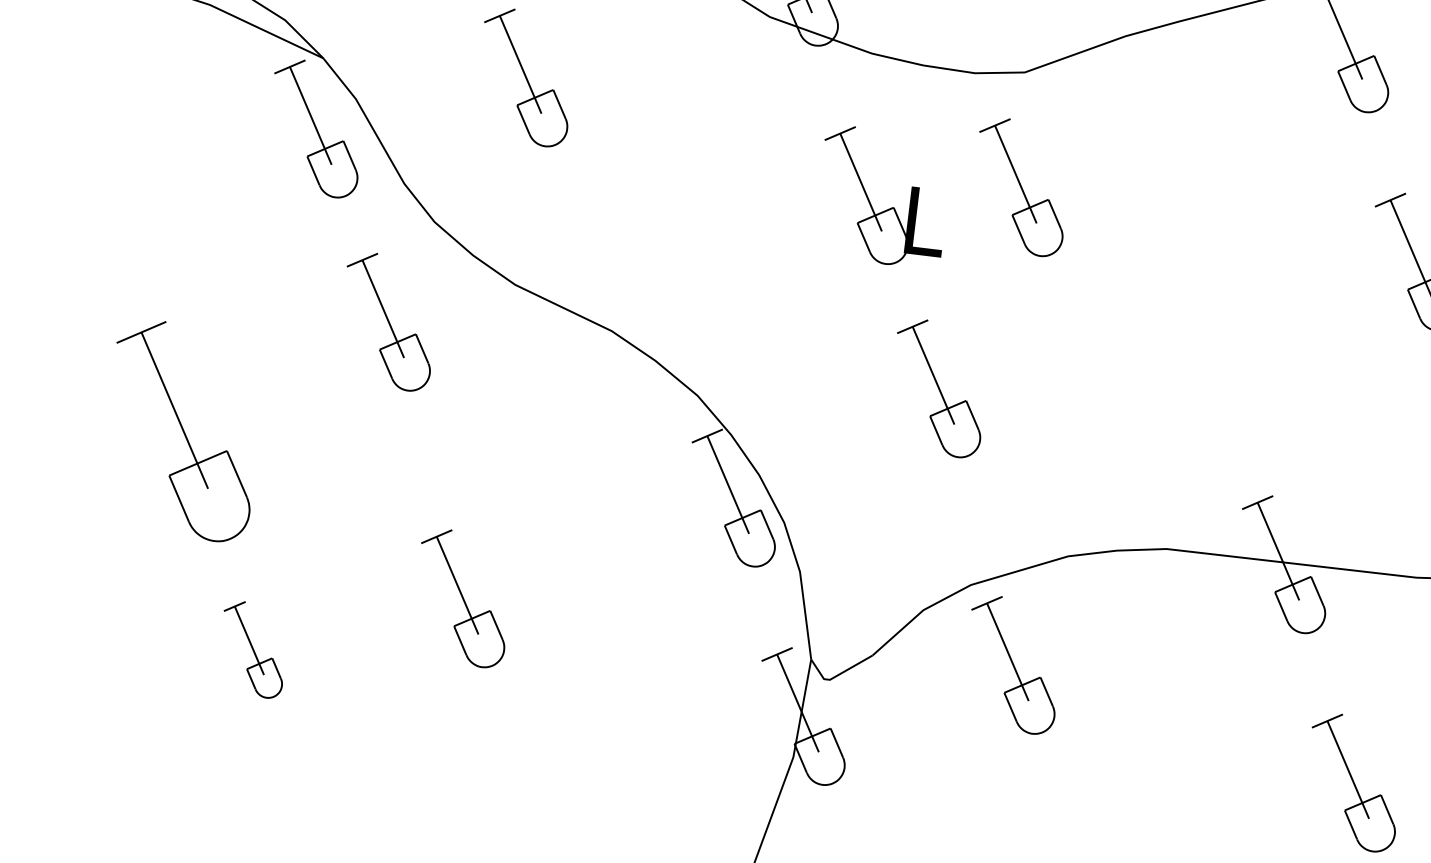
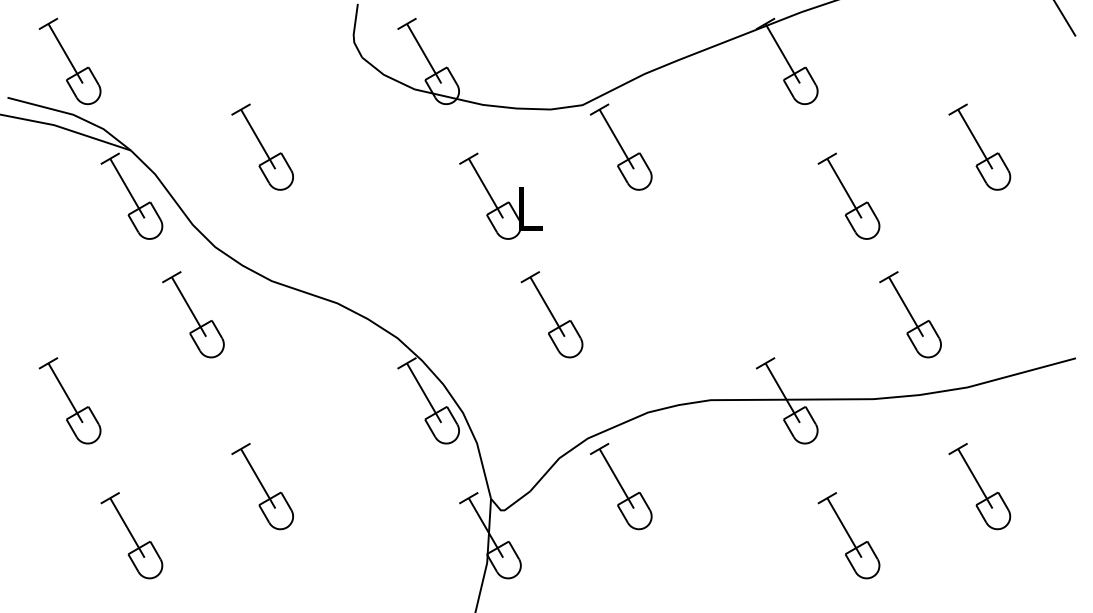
part: (1020, 186) -> (620, 146), moved
part: (182, 430) -> (69, 400), size x0.62
part: (252, 649) -> (131, 535), size x1.43

